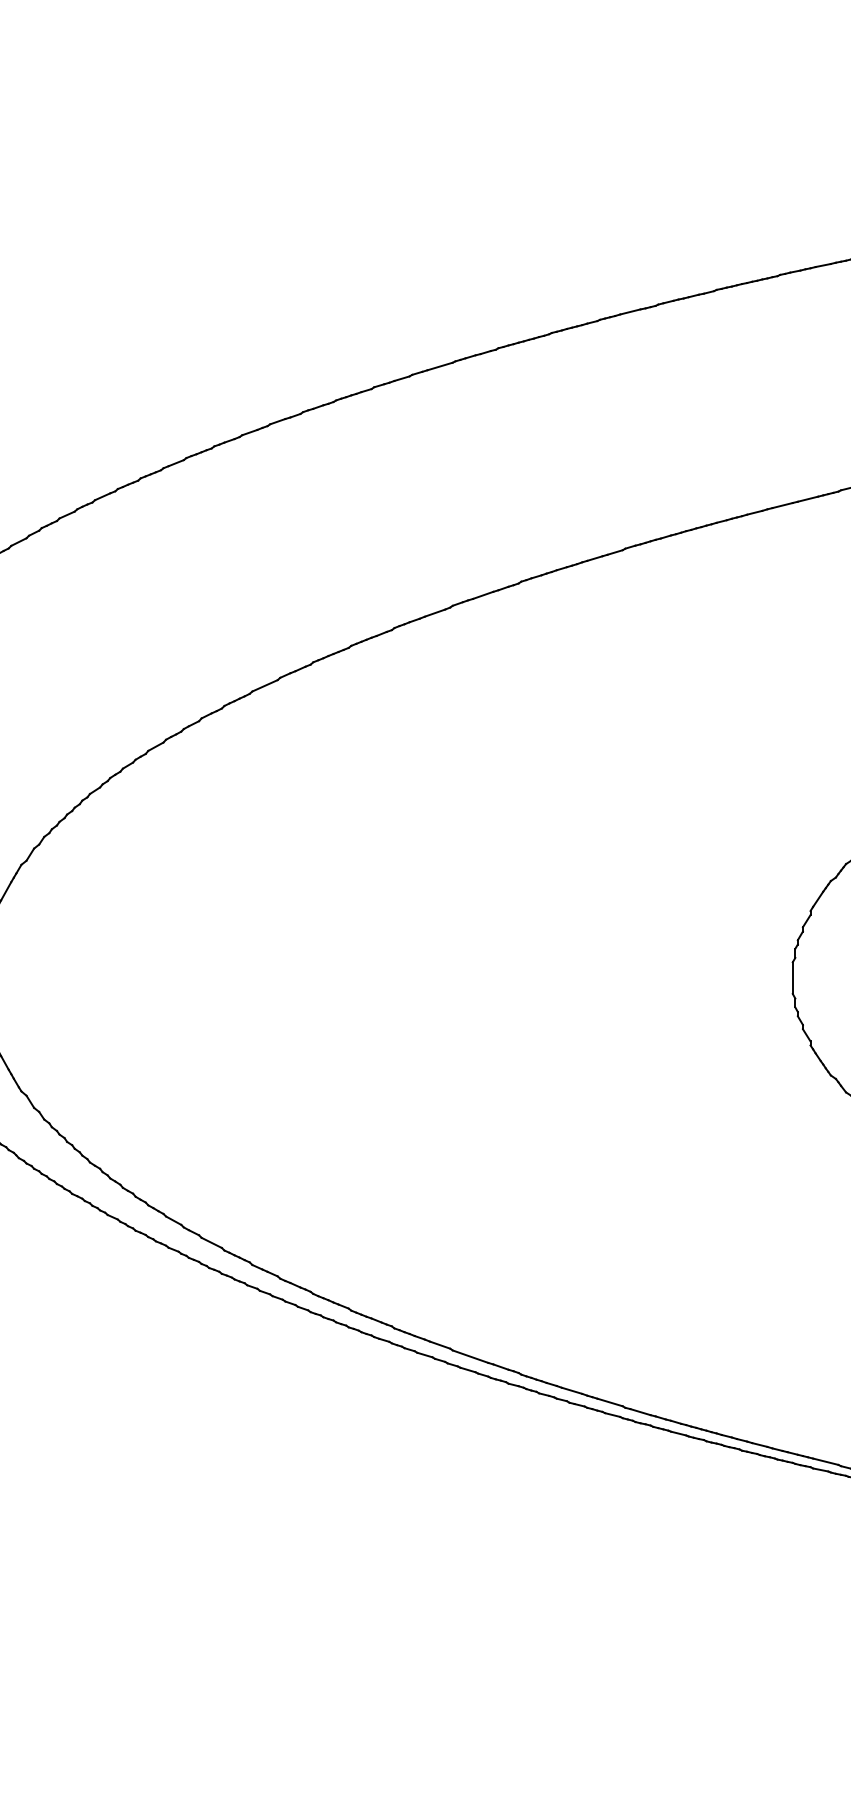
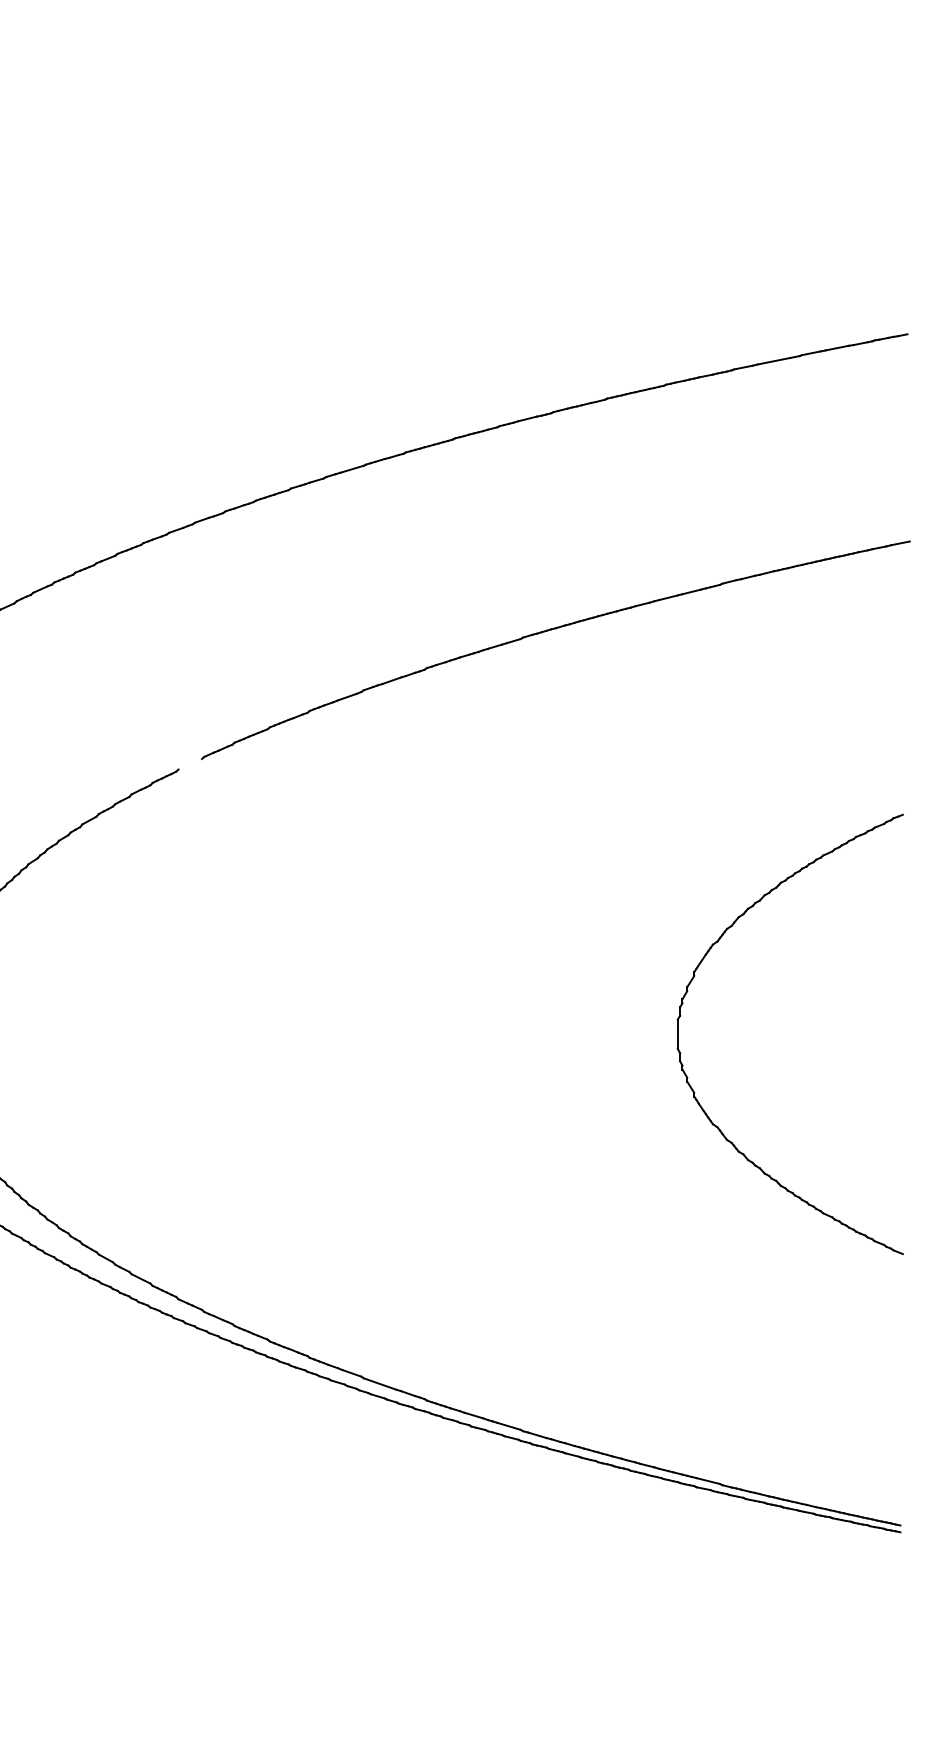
line: (264, 686) -> (189, 764), removed

